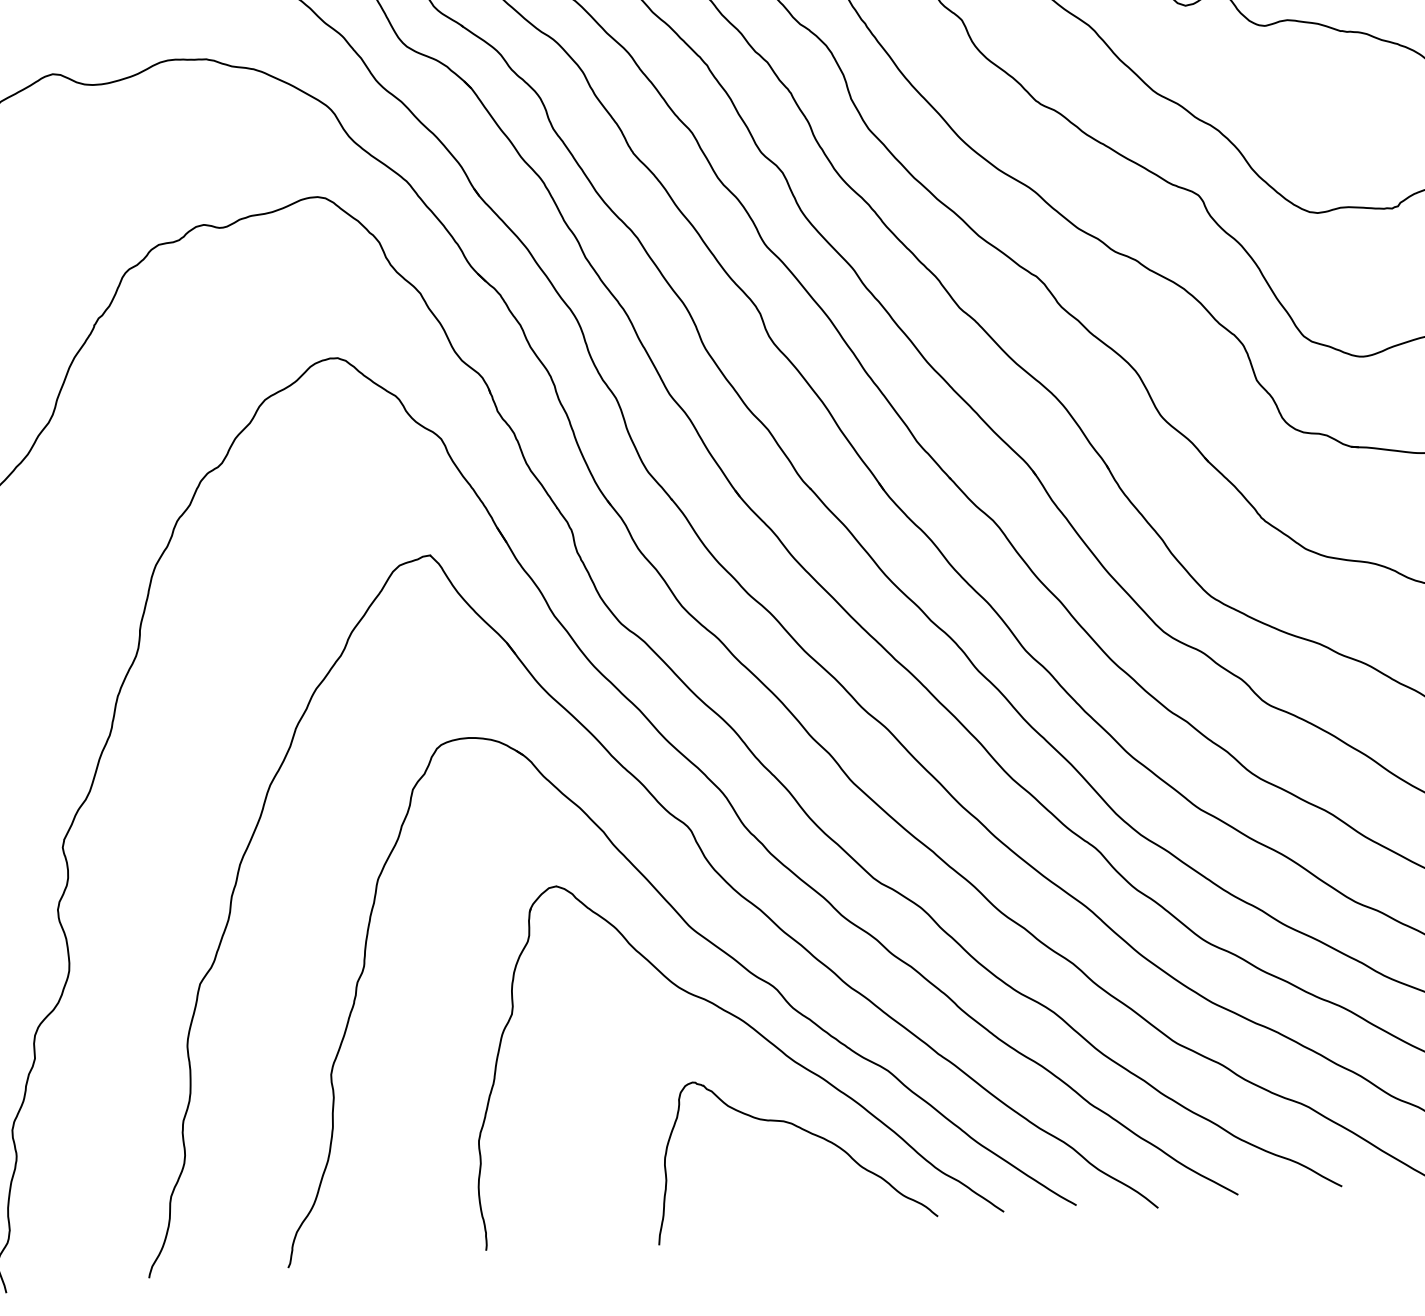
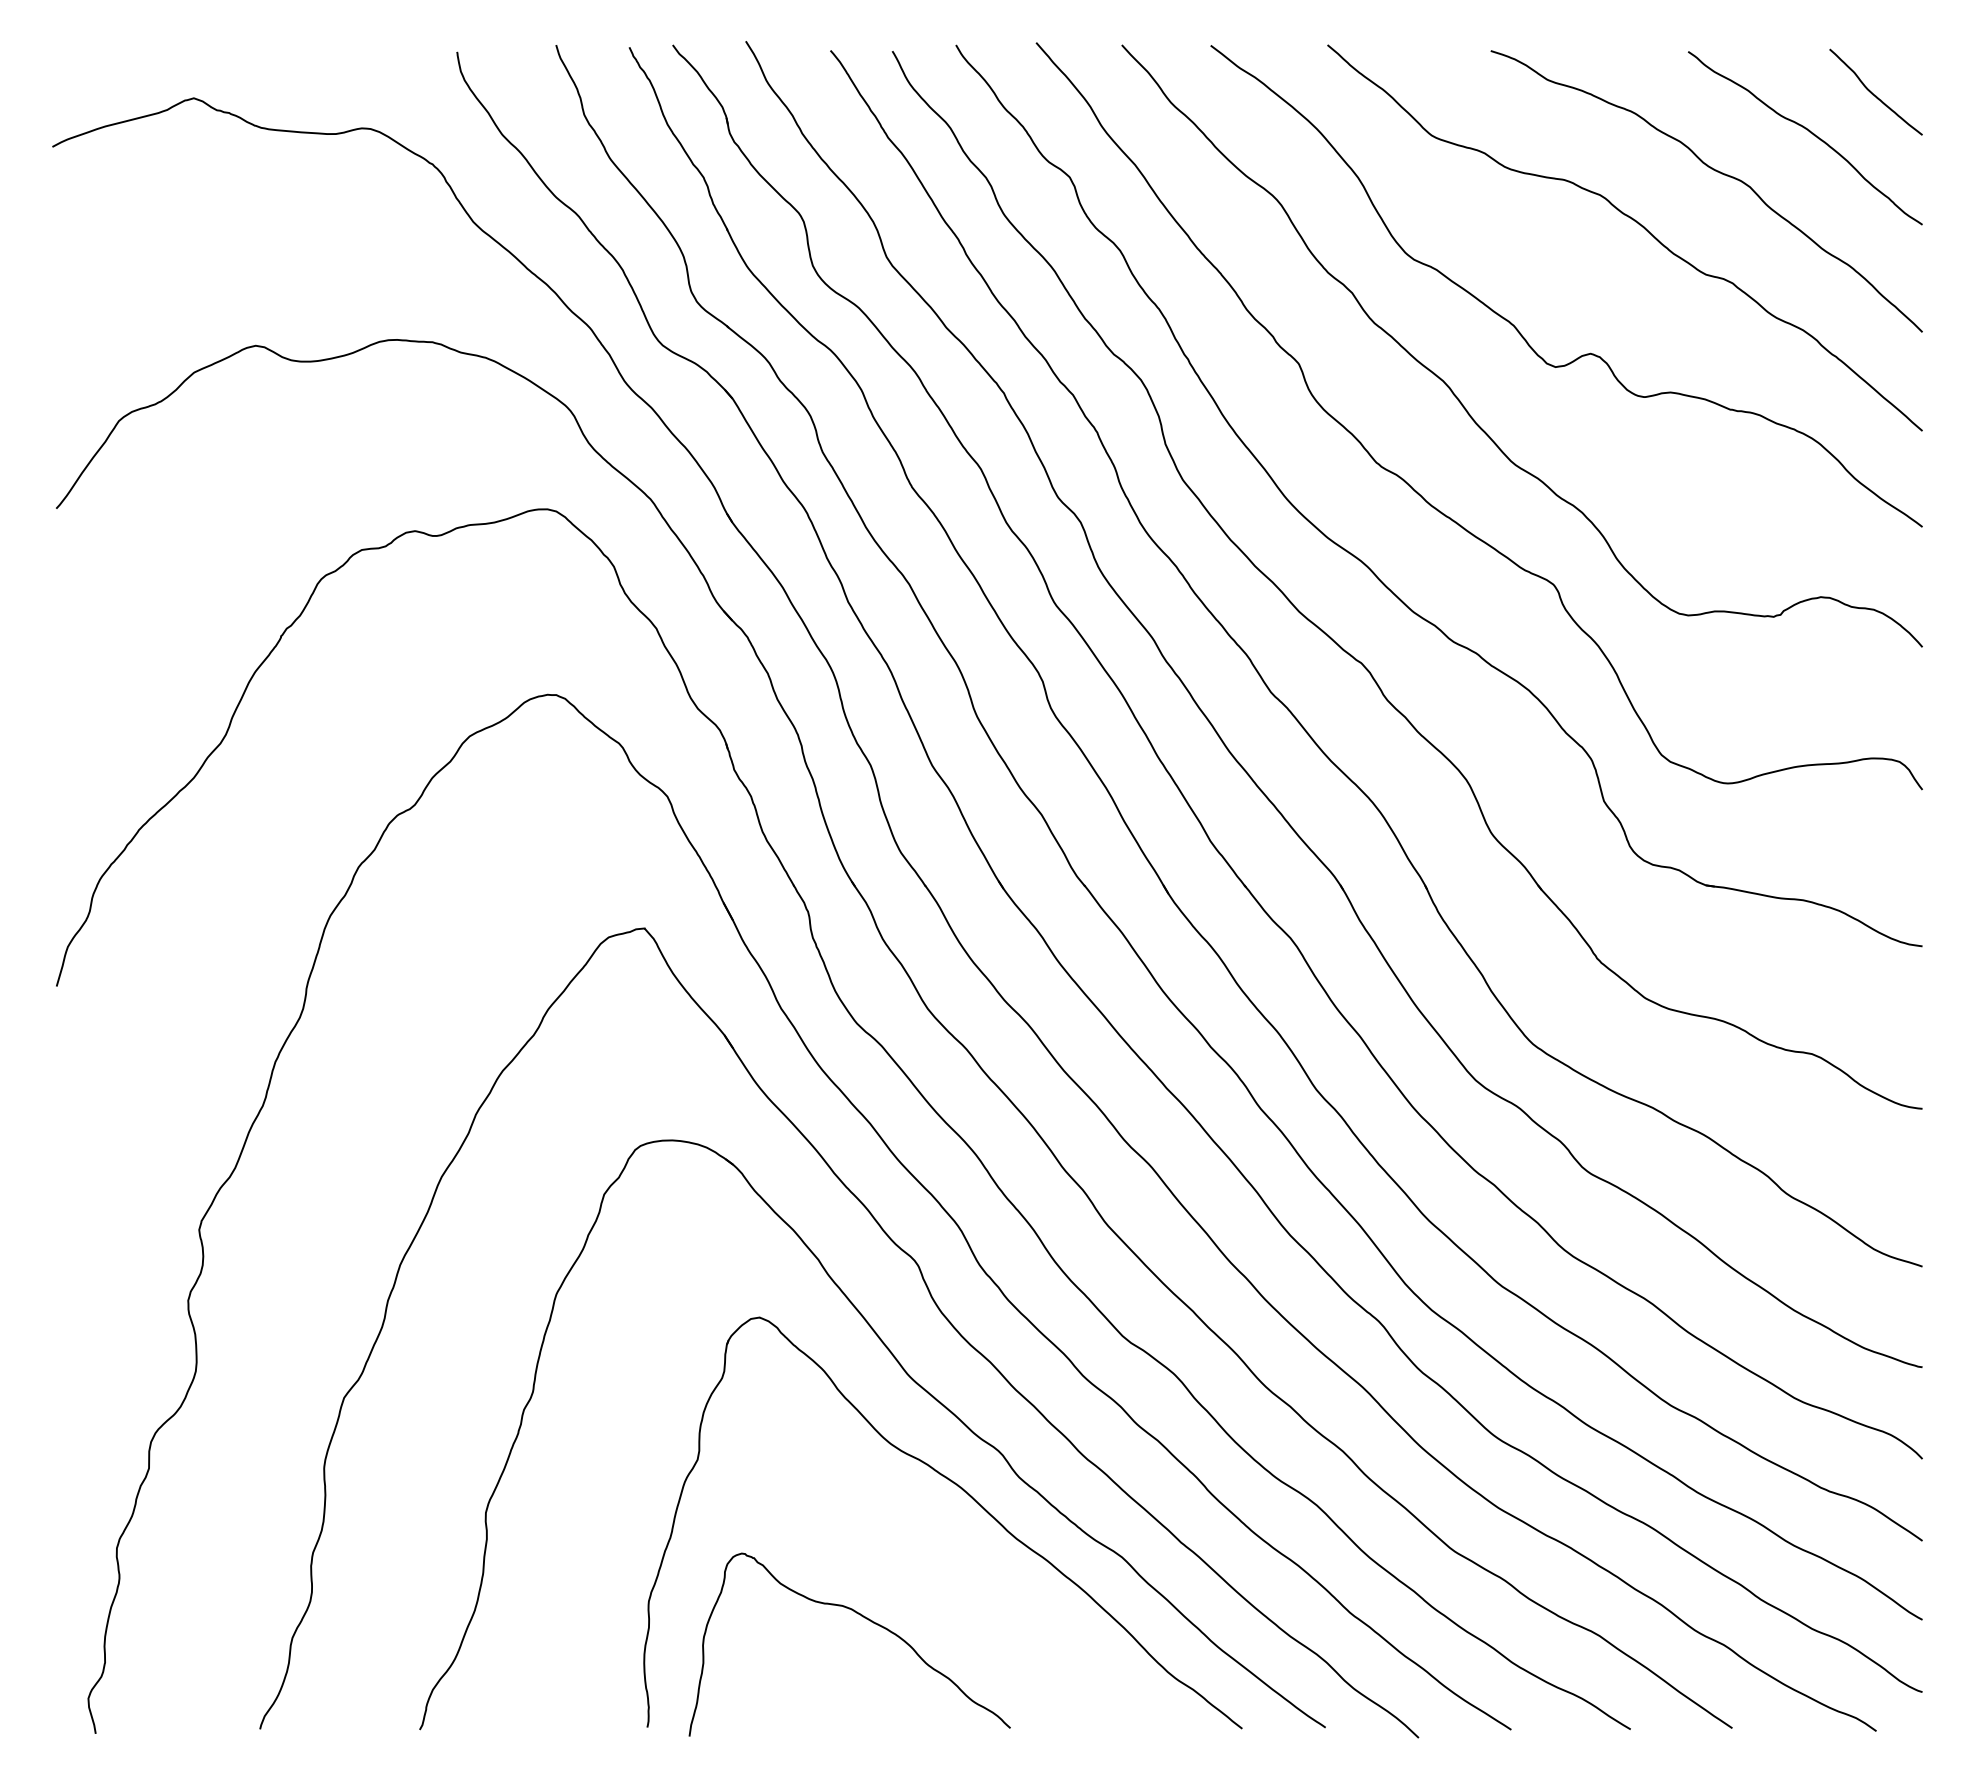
curve: (803, 1130) -> (864, 1618), moved

